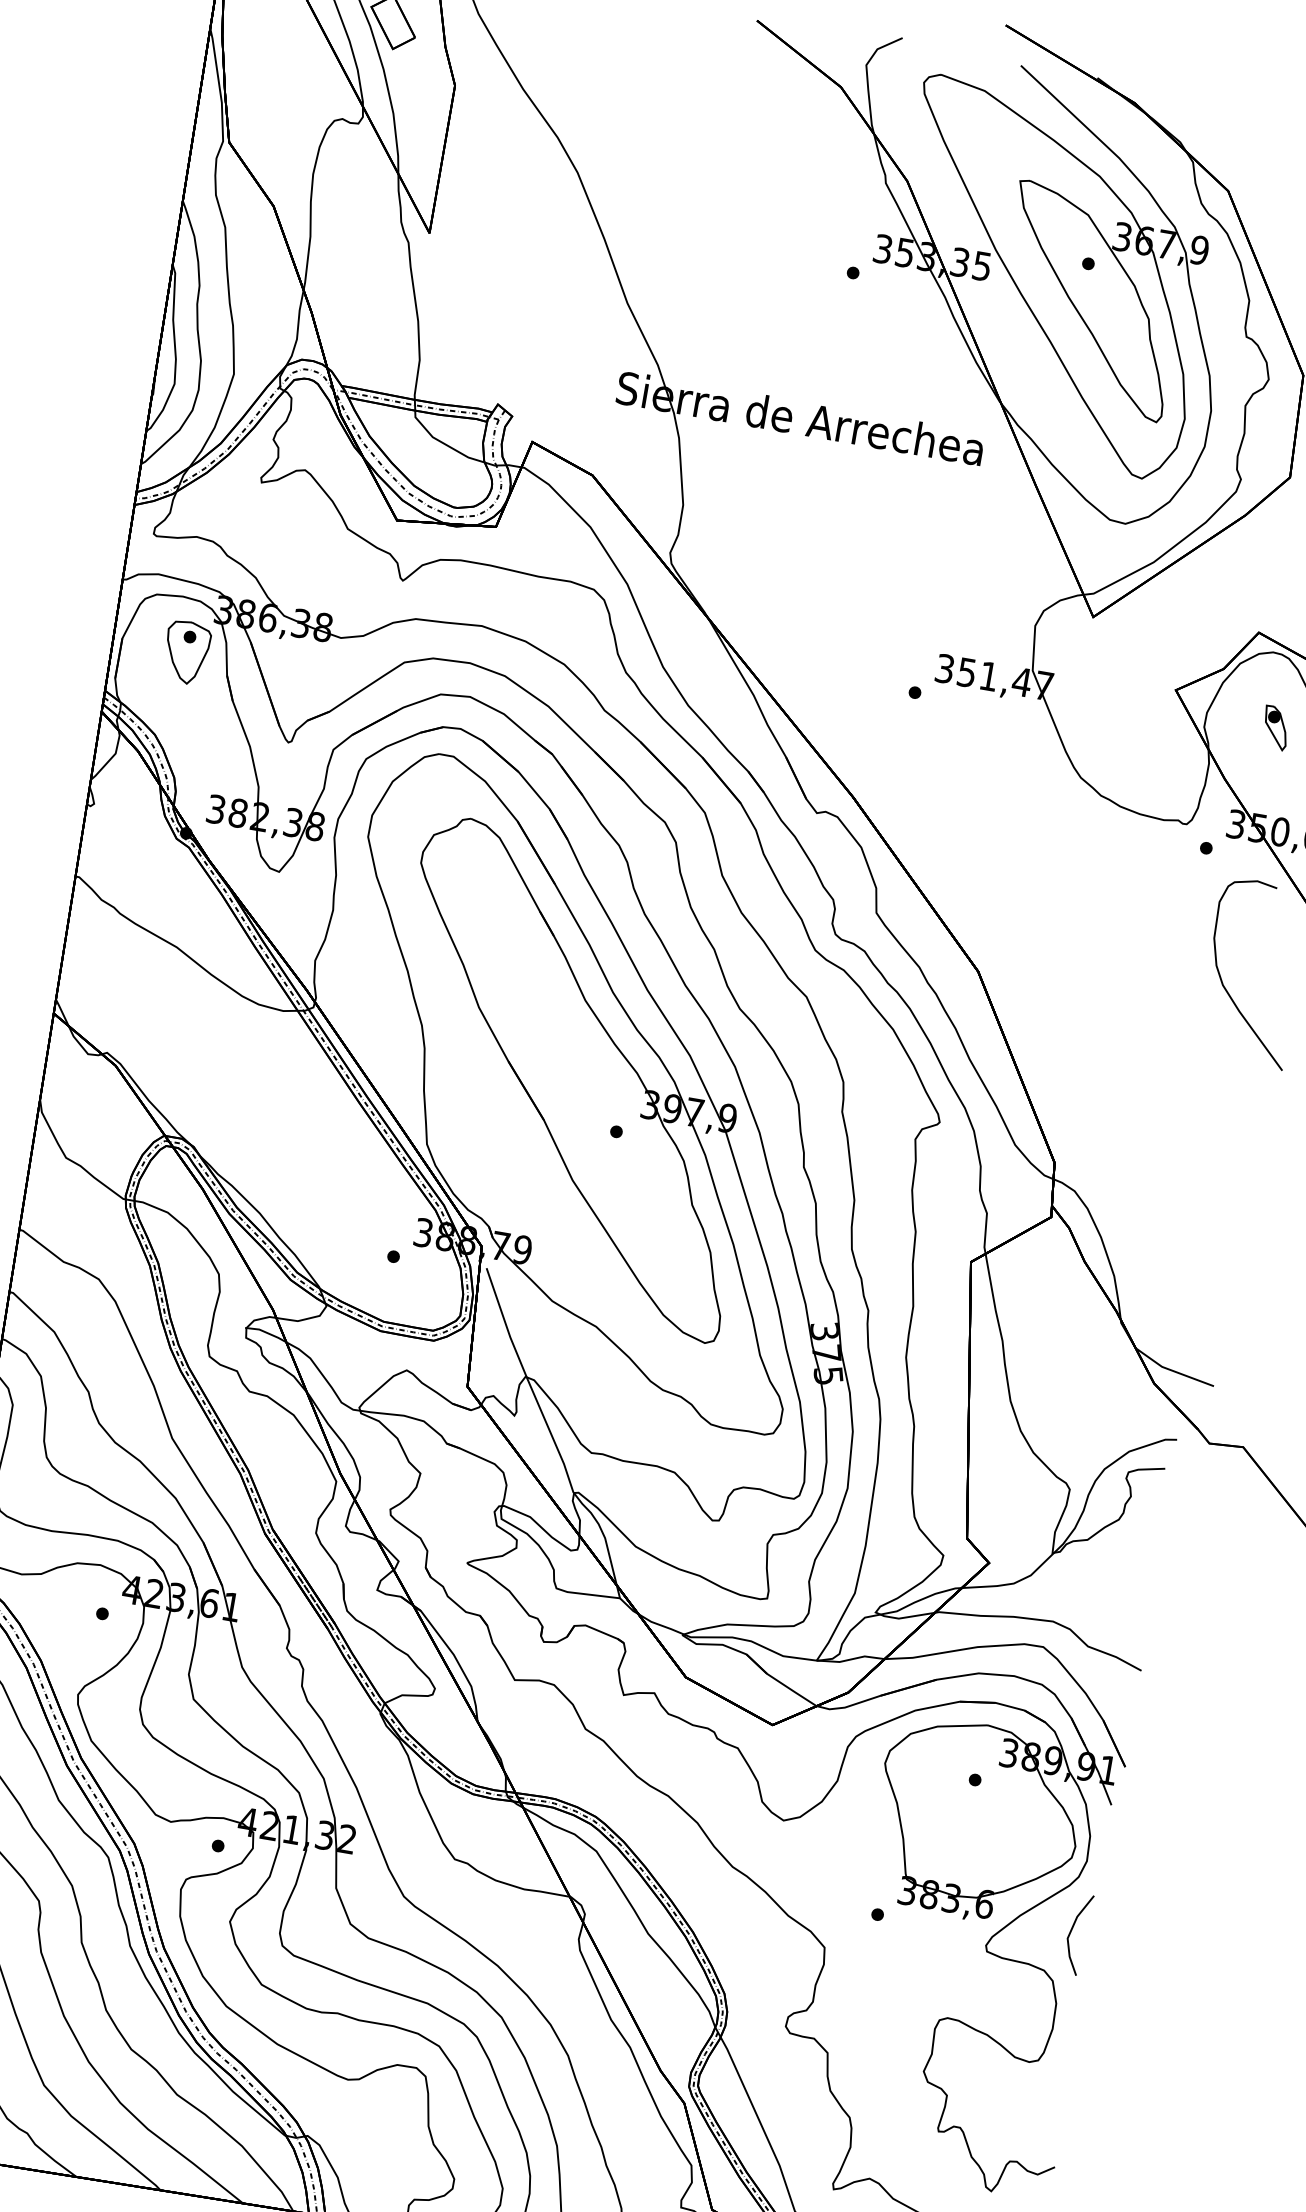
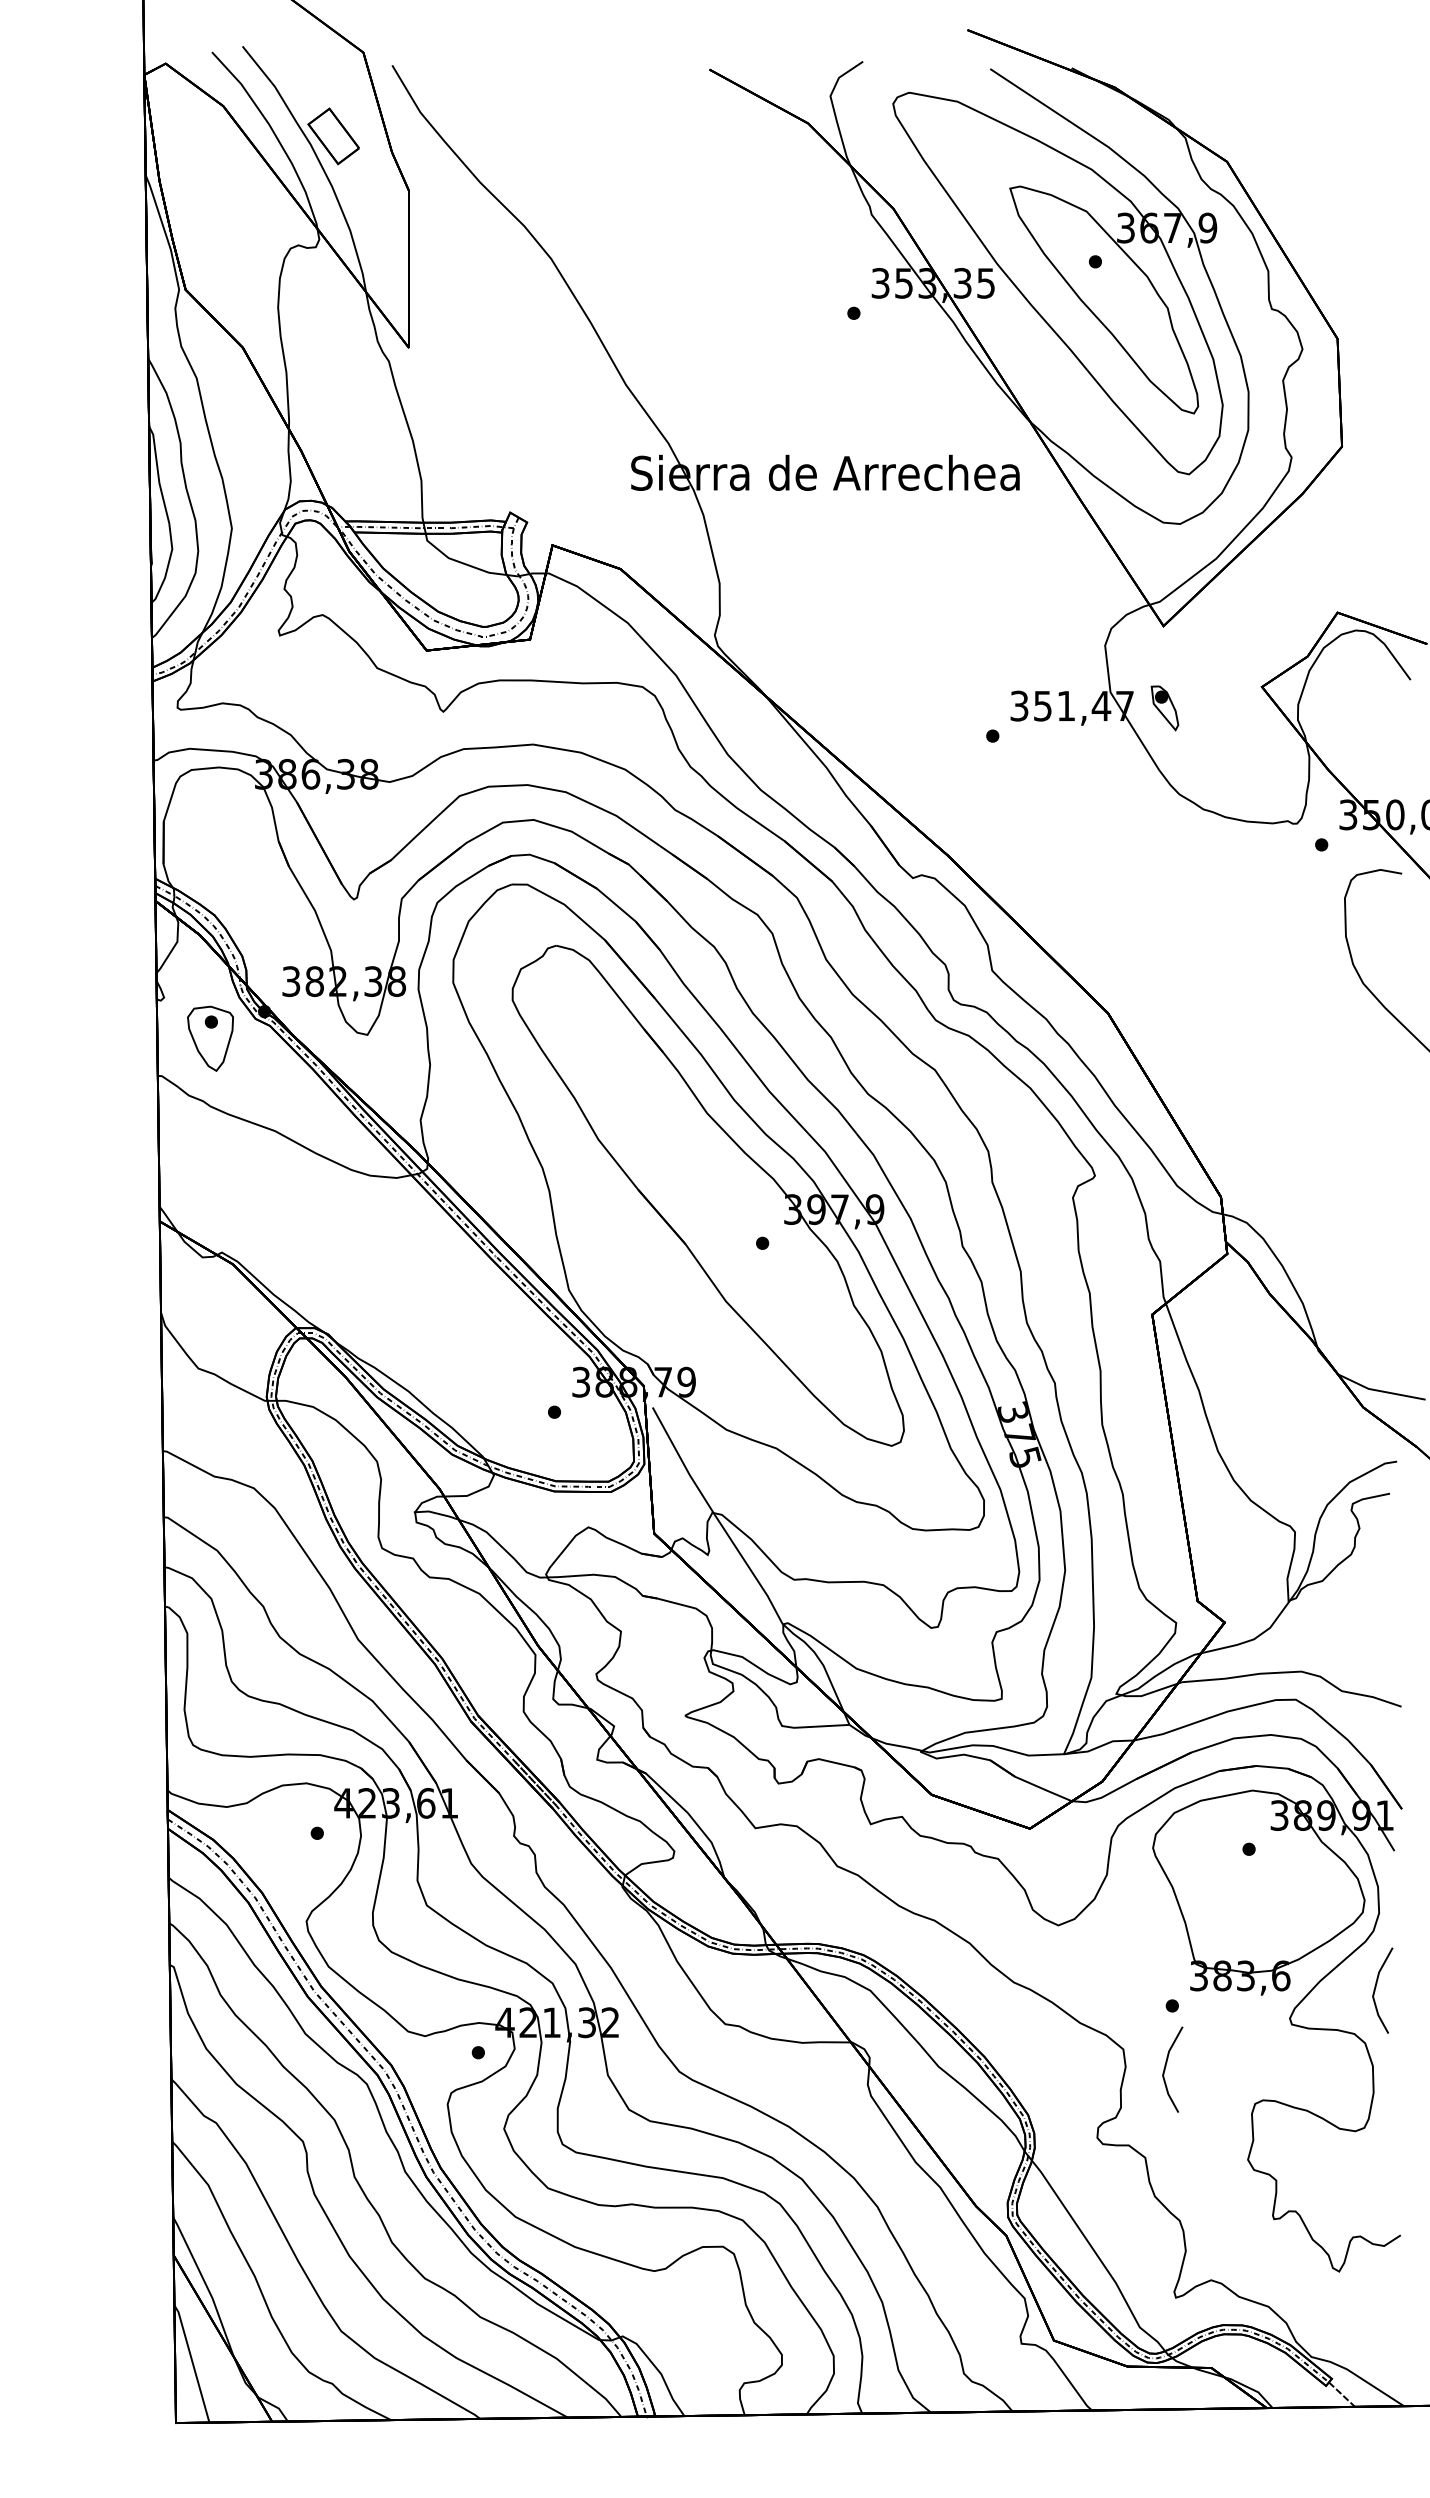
part: (186, 652) -> (210, 1038), moved
part: (1275, 728) -> (1164, 708), moved
line: (862, 1970) -> (1166, 2066), added

